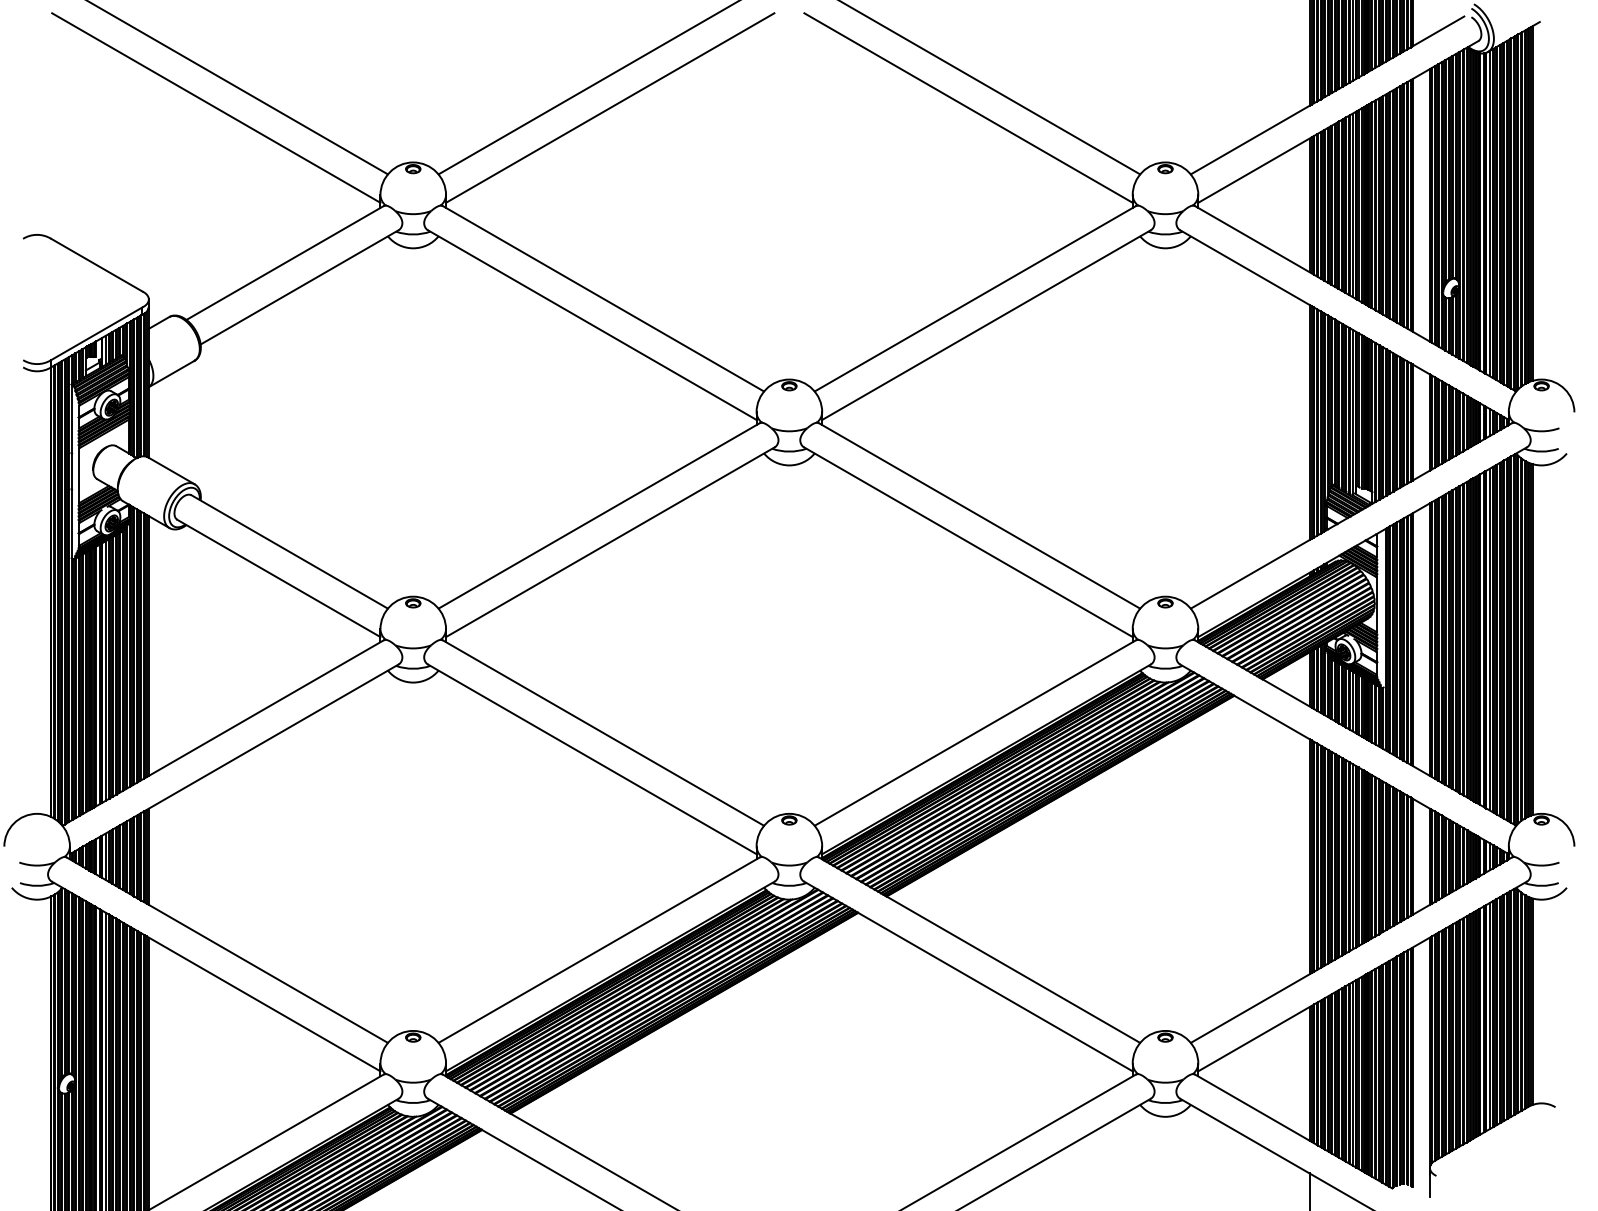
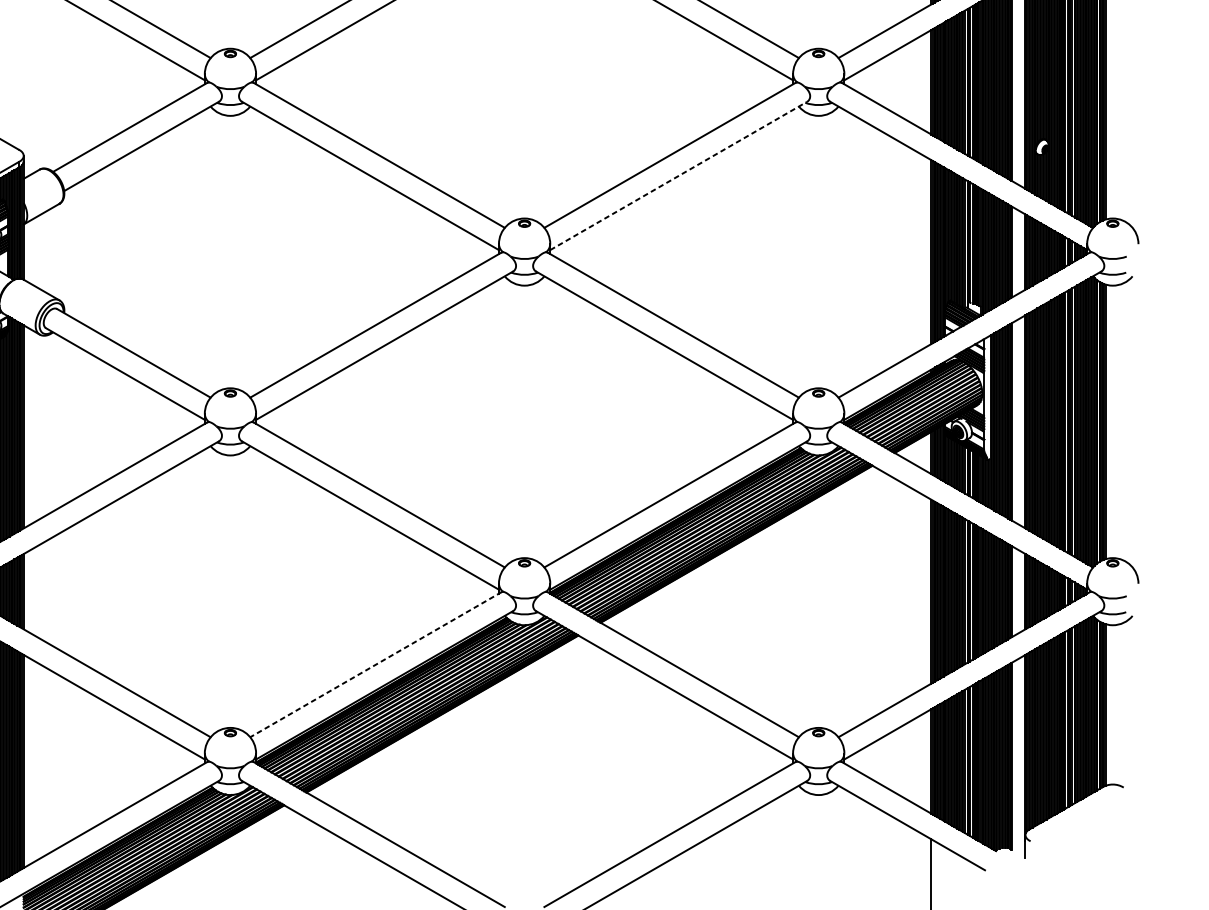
line: (986, 325) -> (678, 176), solid -> dashed
line: (599, 950) -> (376, 664), solid -> dashed

